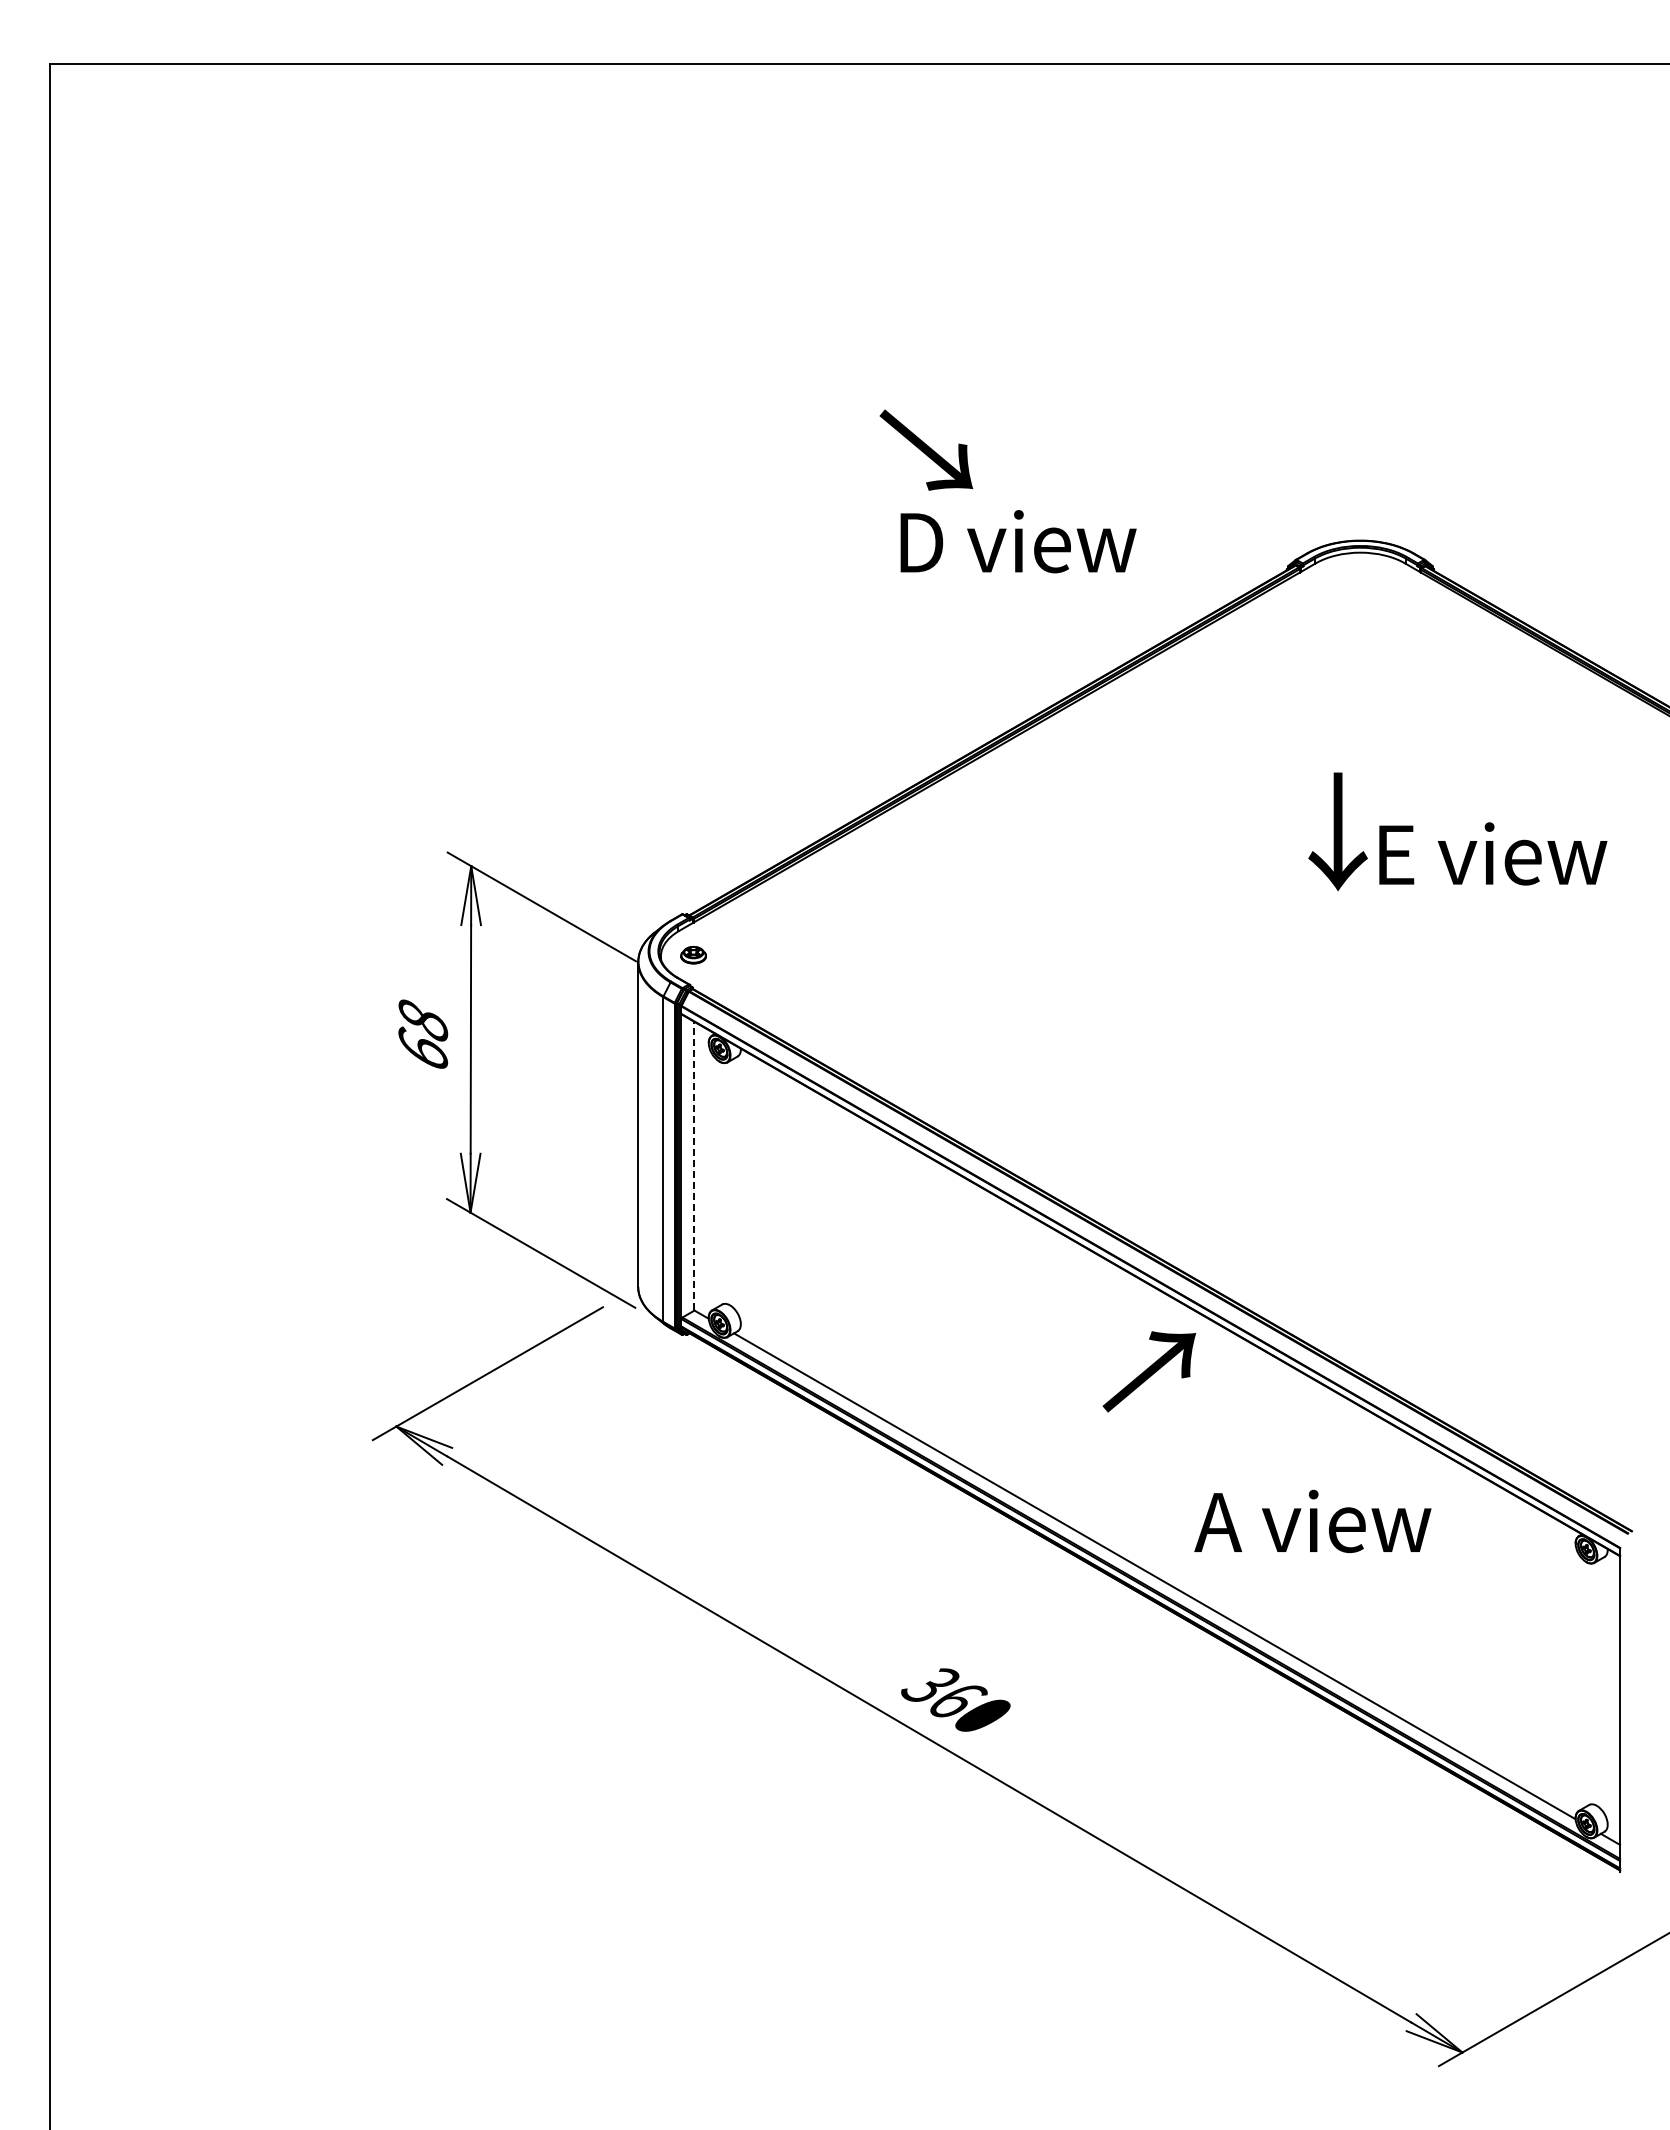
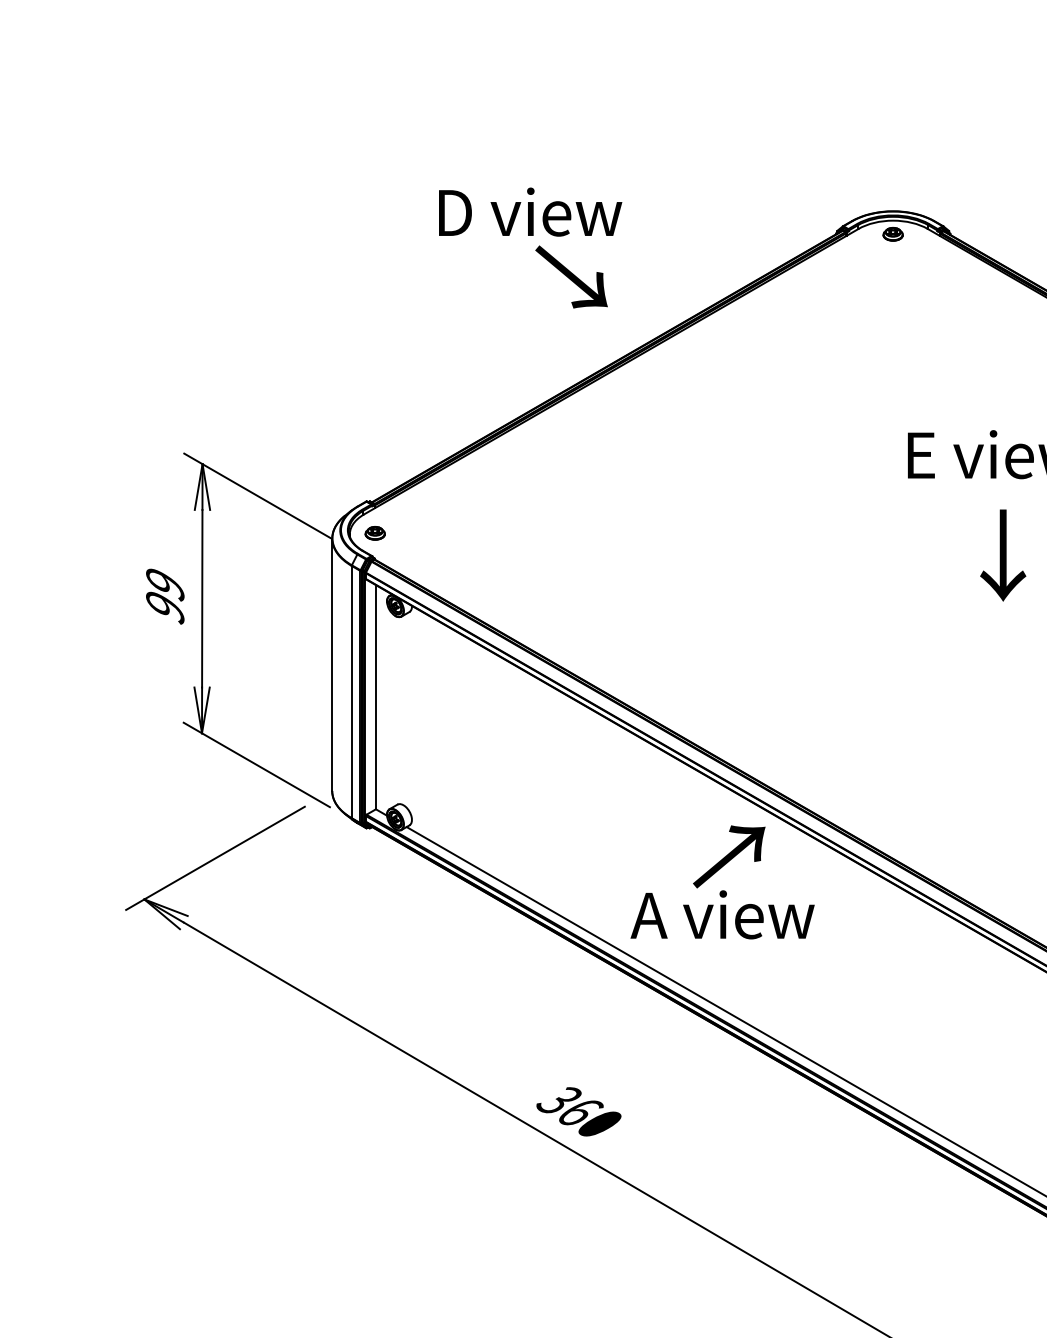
text: (926, 449) -> (571, 276), moved
text: (1018, 541) -> (530, 211), moved
part: (1360, 570) -> (893, 234), added
text: (1337, 831) -> (1002, 555), moved
text: (423, 1035) -> (165, 595), 68 -> 99
line: (694, 1165) -> (375, 696), dashed -> solid
text: (1312, 1521) -> (722, 914), moved

